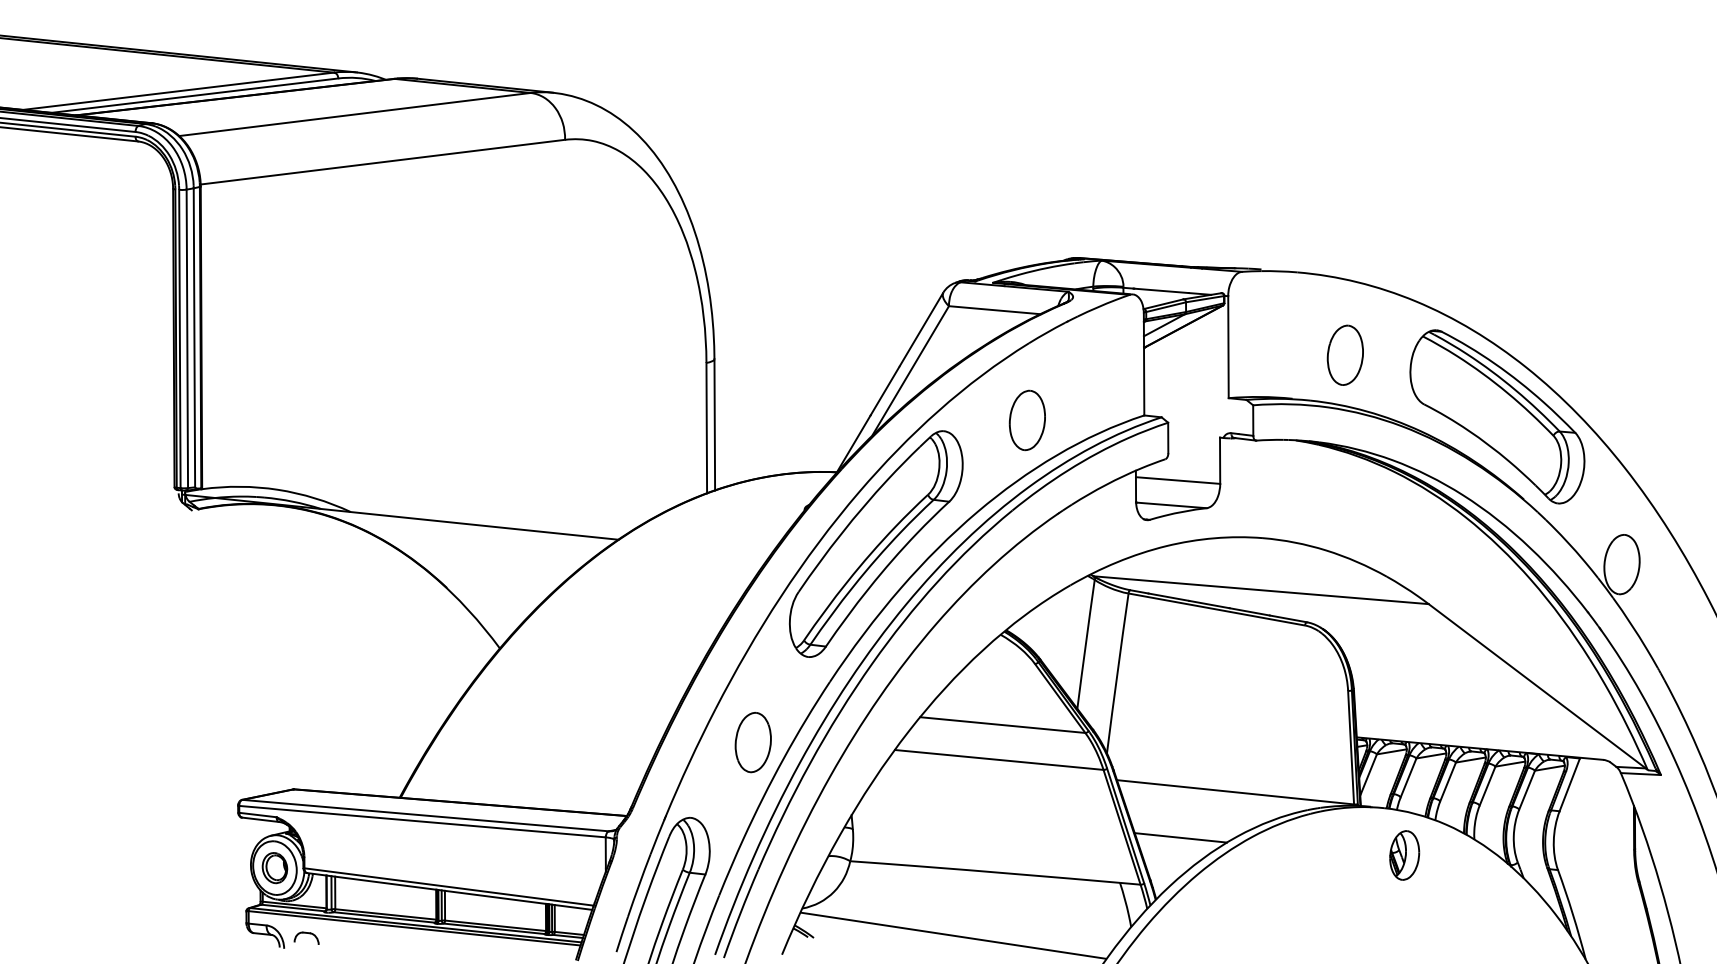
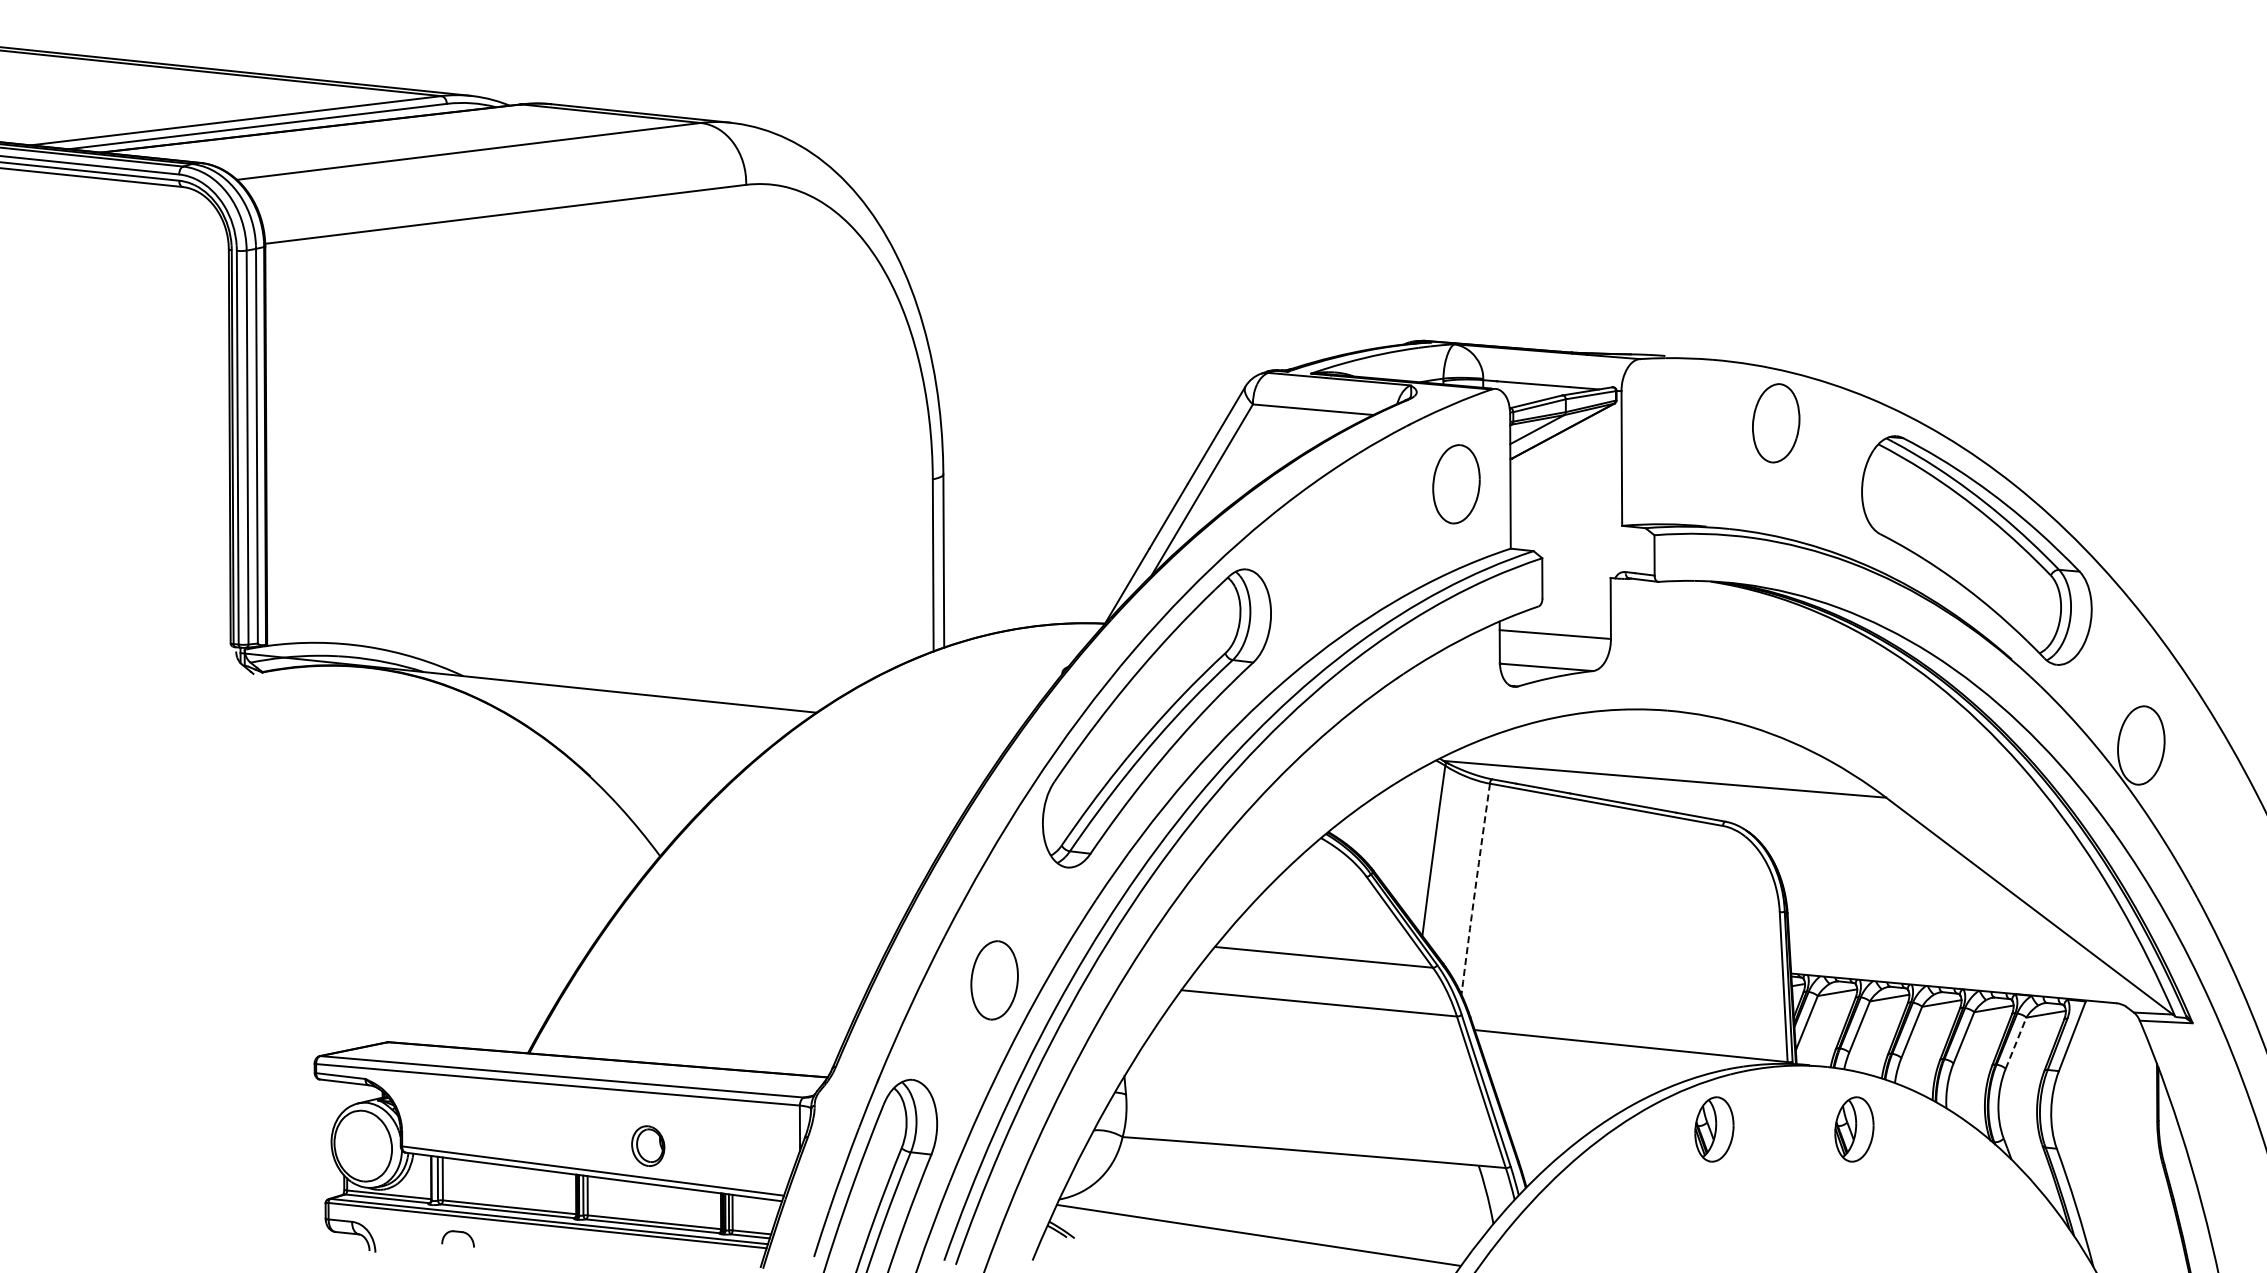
part: (1345, 355) -> (1776, 423), moved
part: (1027, 420) -> (1456, 484), moved
arc: (1117, 673) -> (1475, 889), solid -> dashed
line: (1527, 790) -> (2016, 1043), solid -> dashed
line: (1180, 837) -> (1558, 1105), removed
part: (1298, 855) -> (1714, 1129), added
part: (275, 867) -> (648, 1145), moved
part: (306, 938) -> (457, 1238), moved

